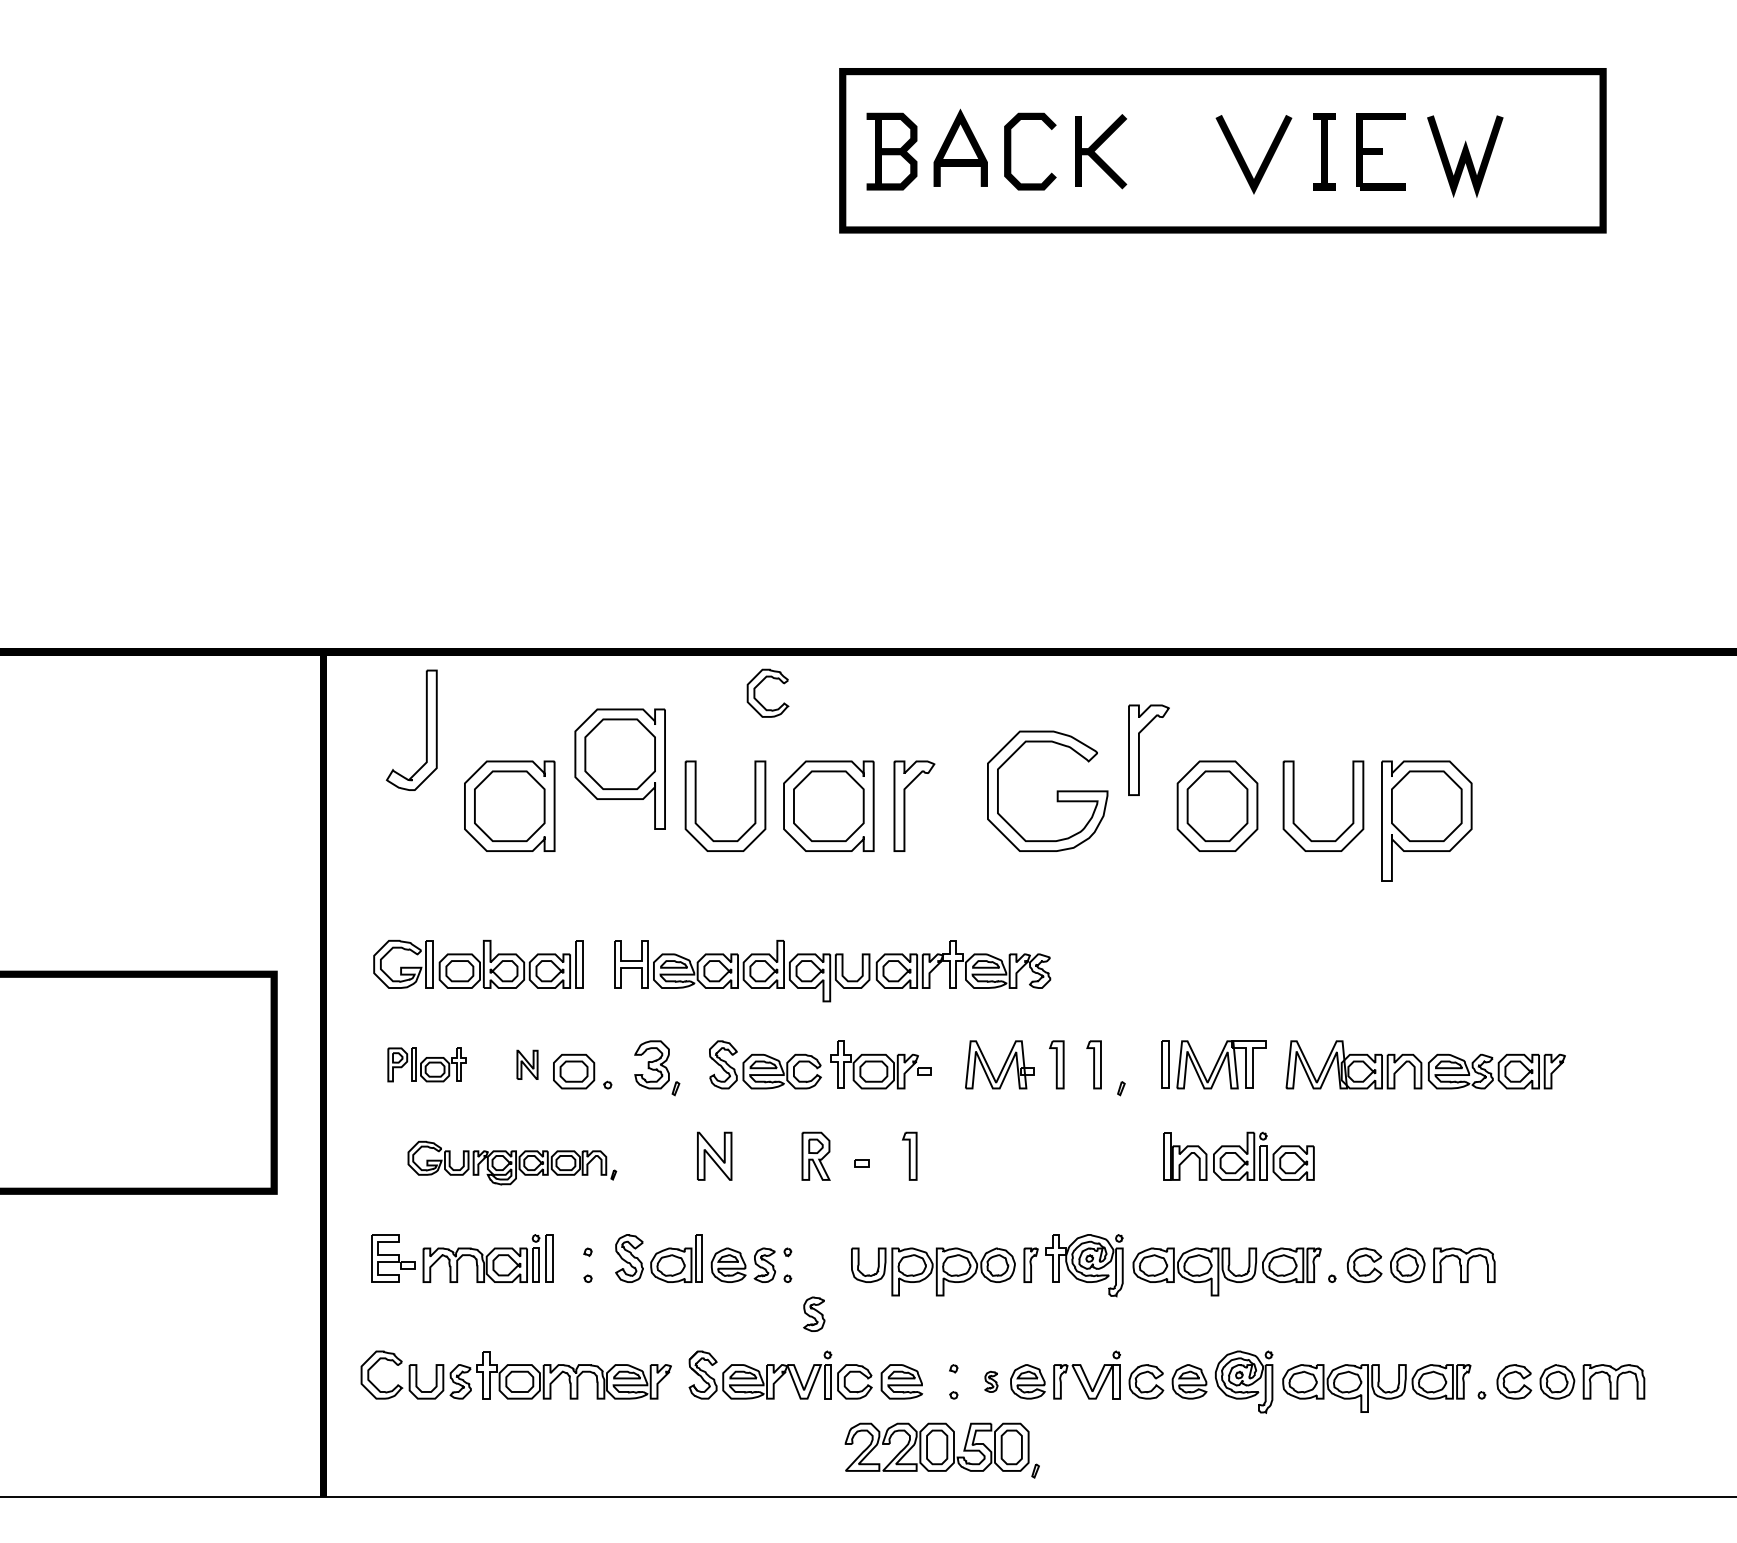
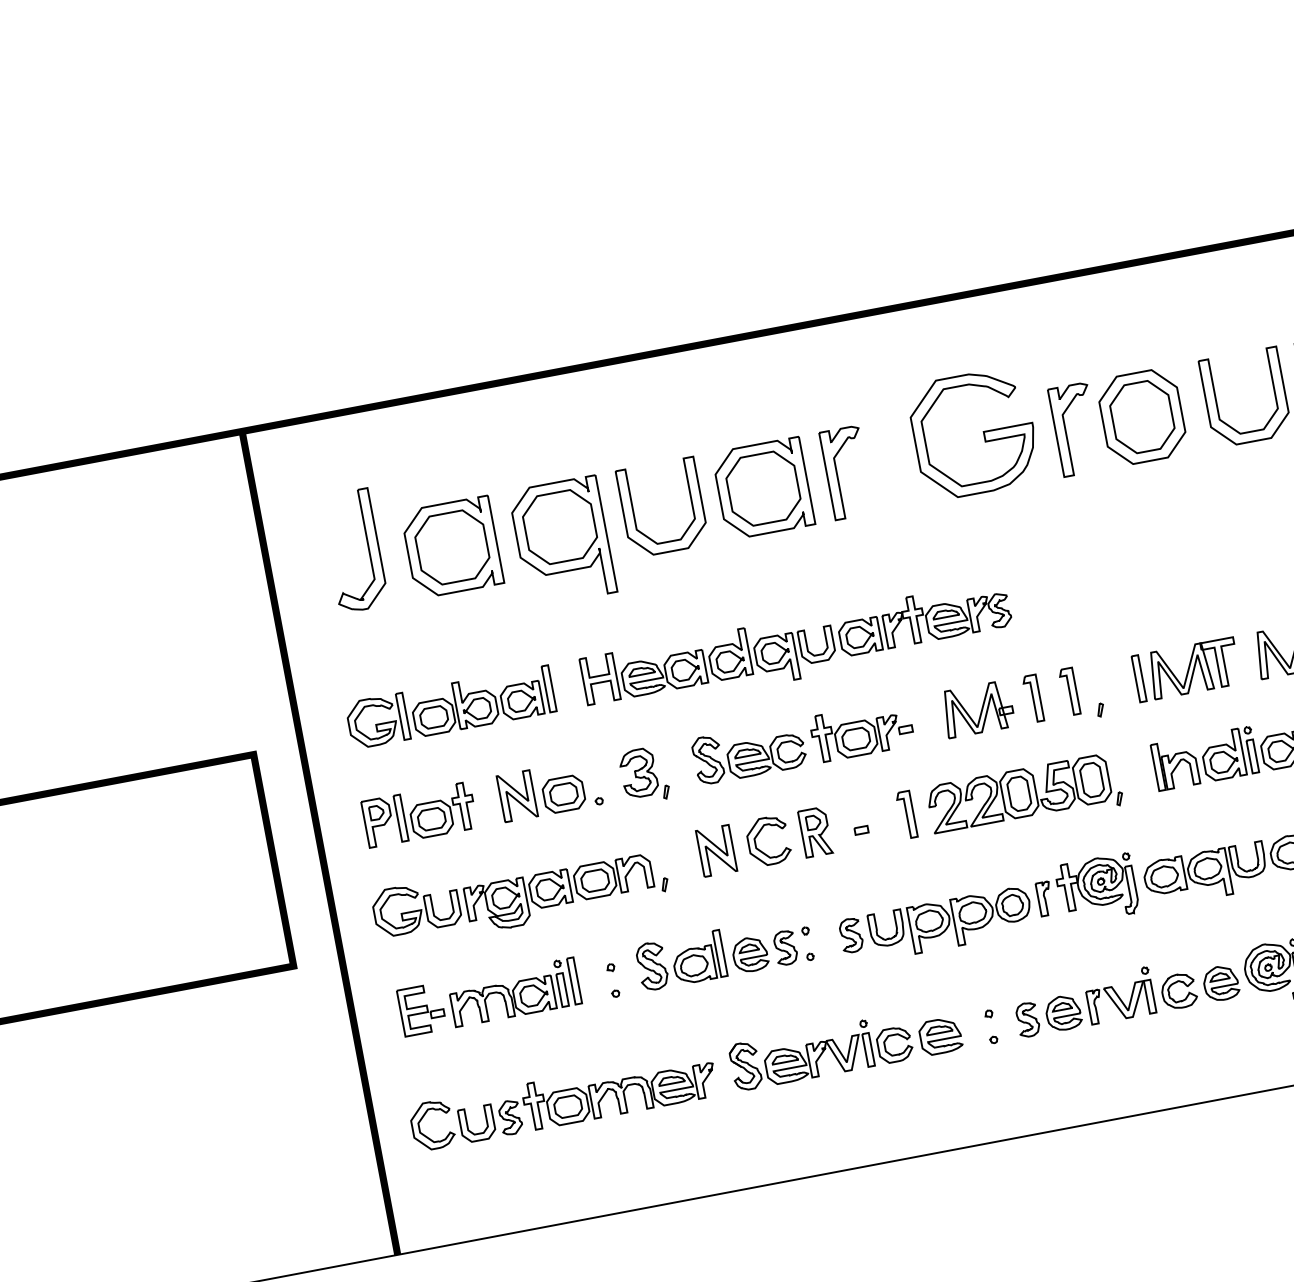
part: (759, 684) -> (758, 834), moved
part: (425, 729) -> (367, 547), moved
part: (1139, 749) -> (1066, 430), moved
part: (619, 768) -> (561, 541), moved
part: (426, 1064) -> (418, 814), size x1.43
part: (527, 1064) -> (517, 795), size x1.67
part: (512, 1162) -> (520, 894), size x1.43
part: (814, 1313) -> (851, 934), moved
part: (991, 1381) -> (1027, 1019), size x1.67
part: (941, 1450) -> (1024, 796), moved

